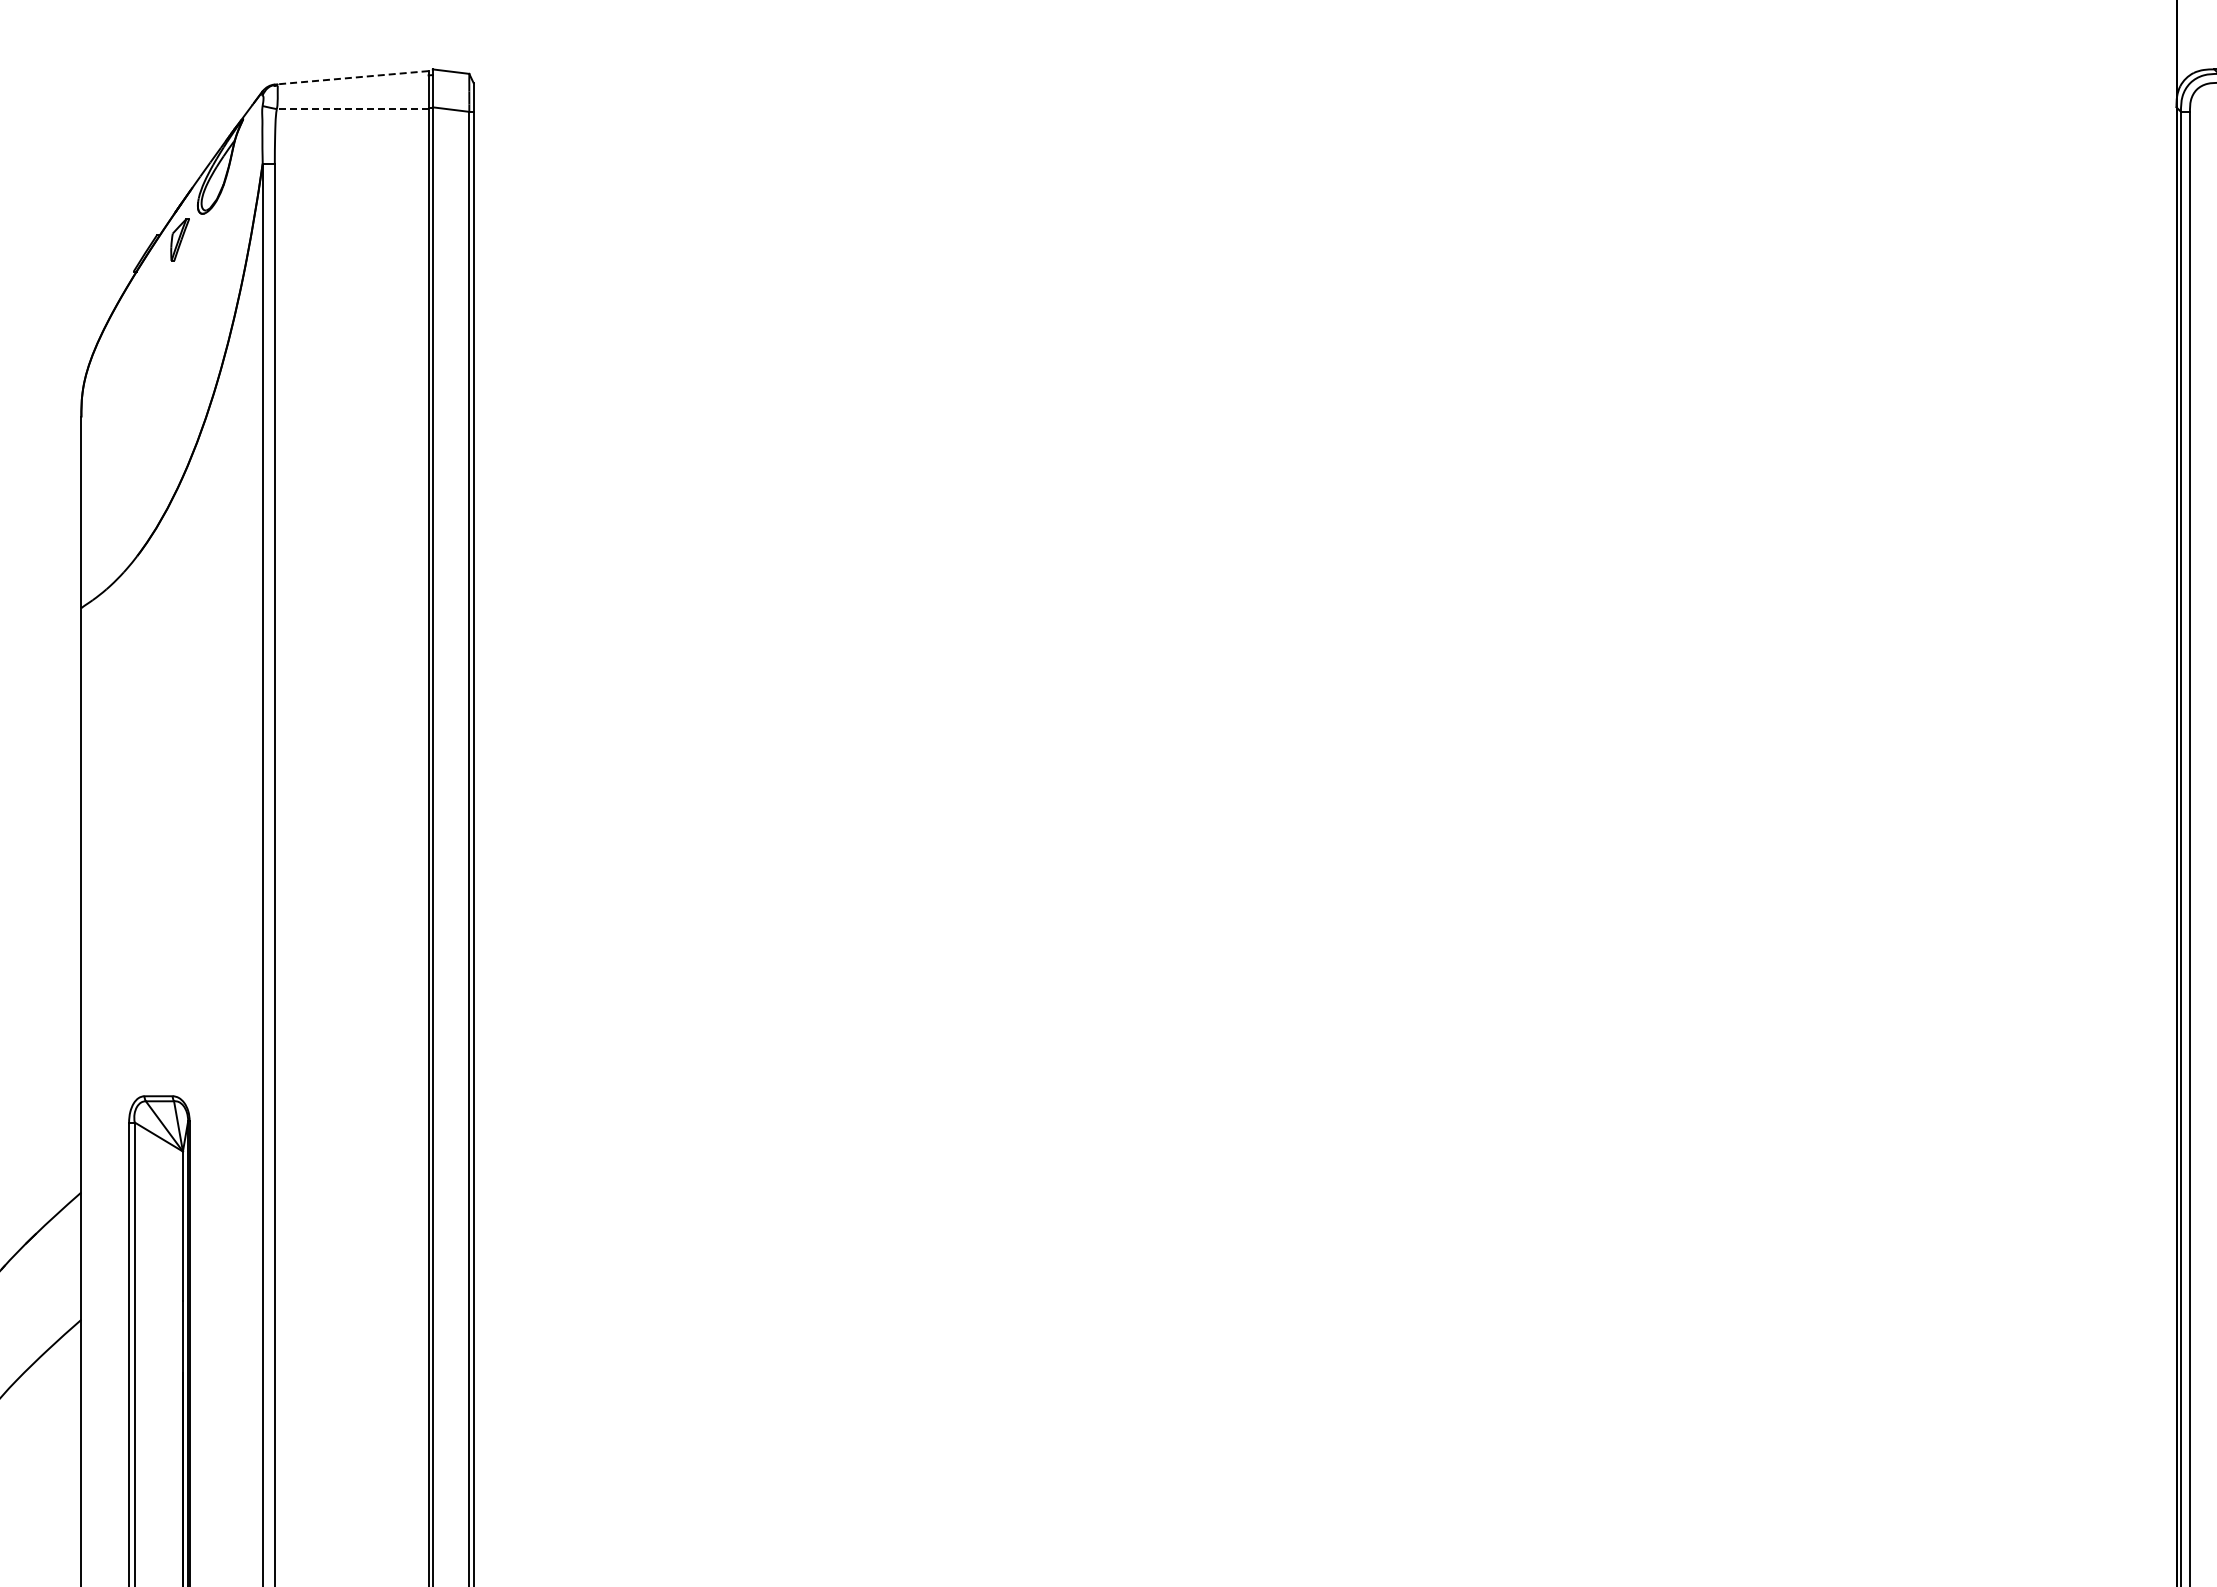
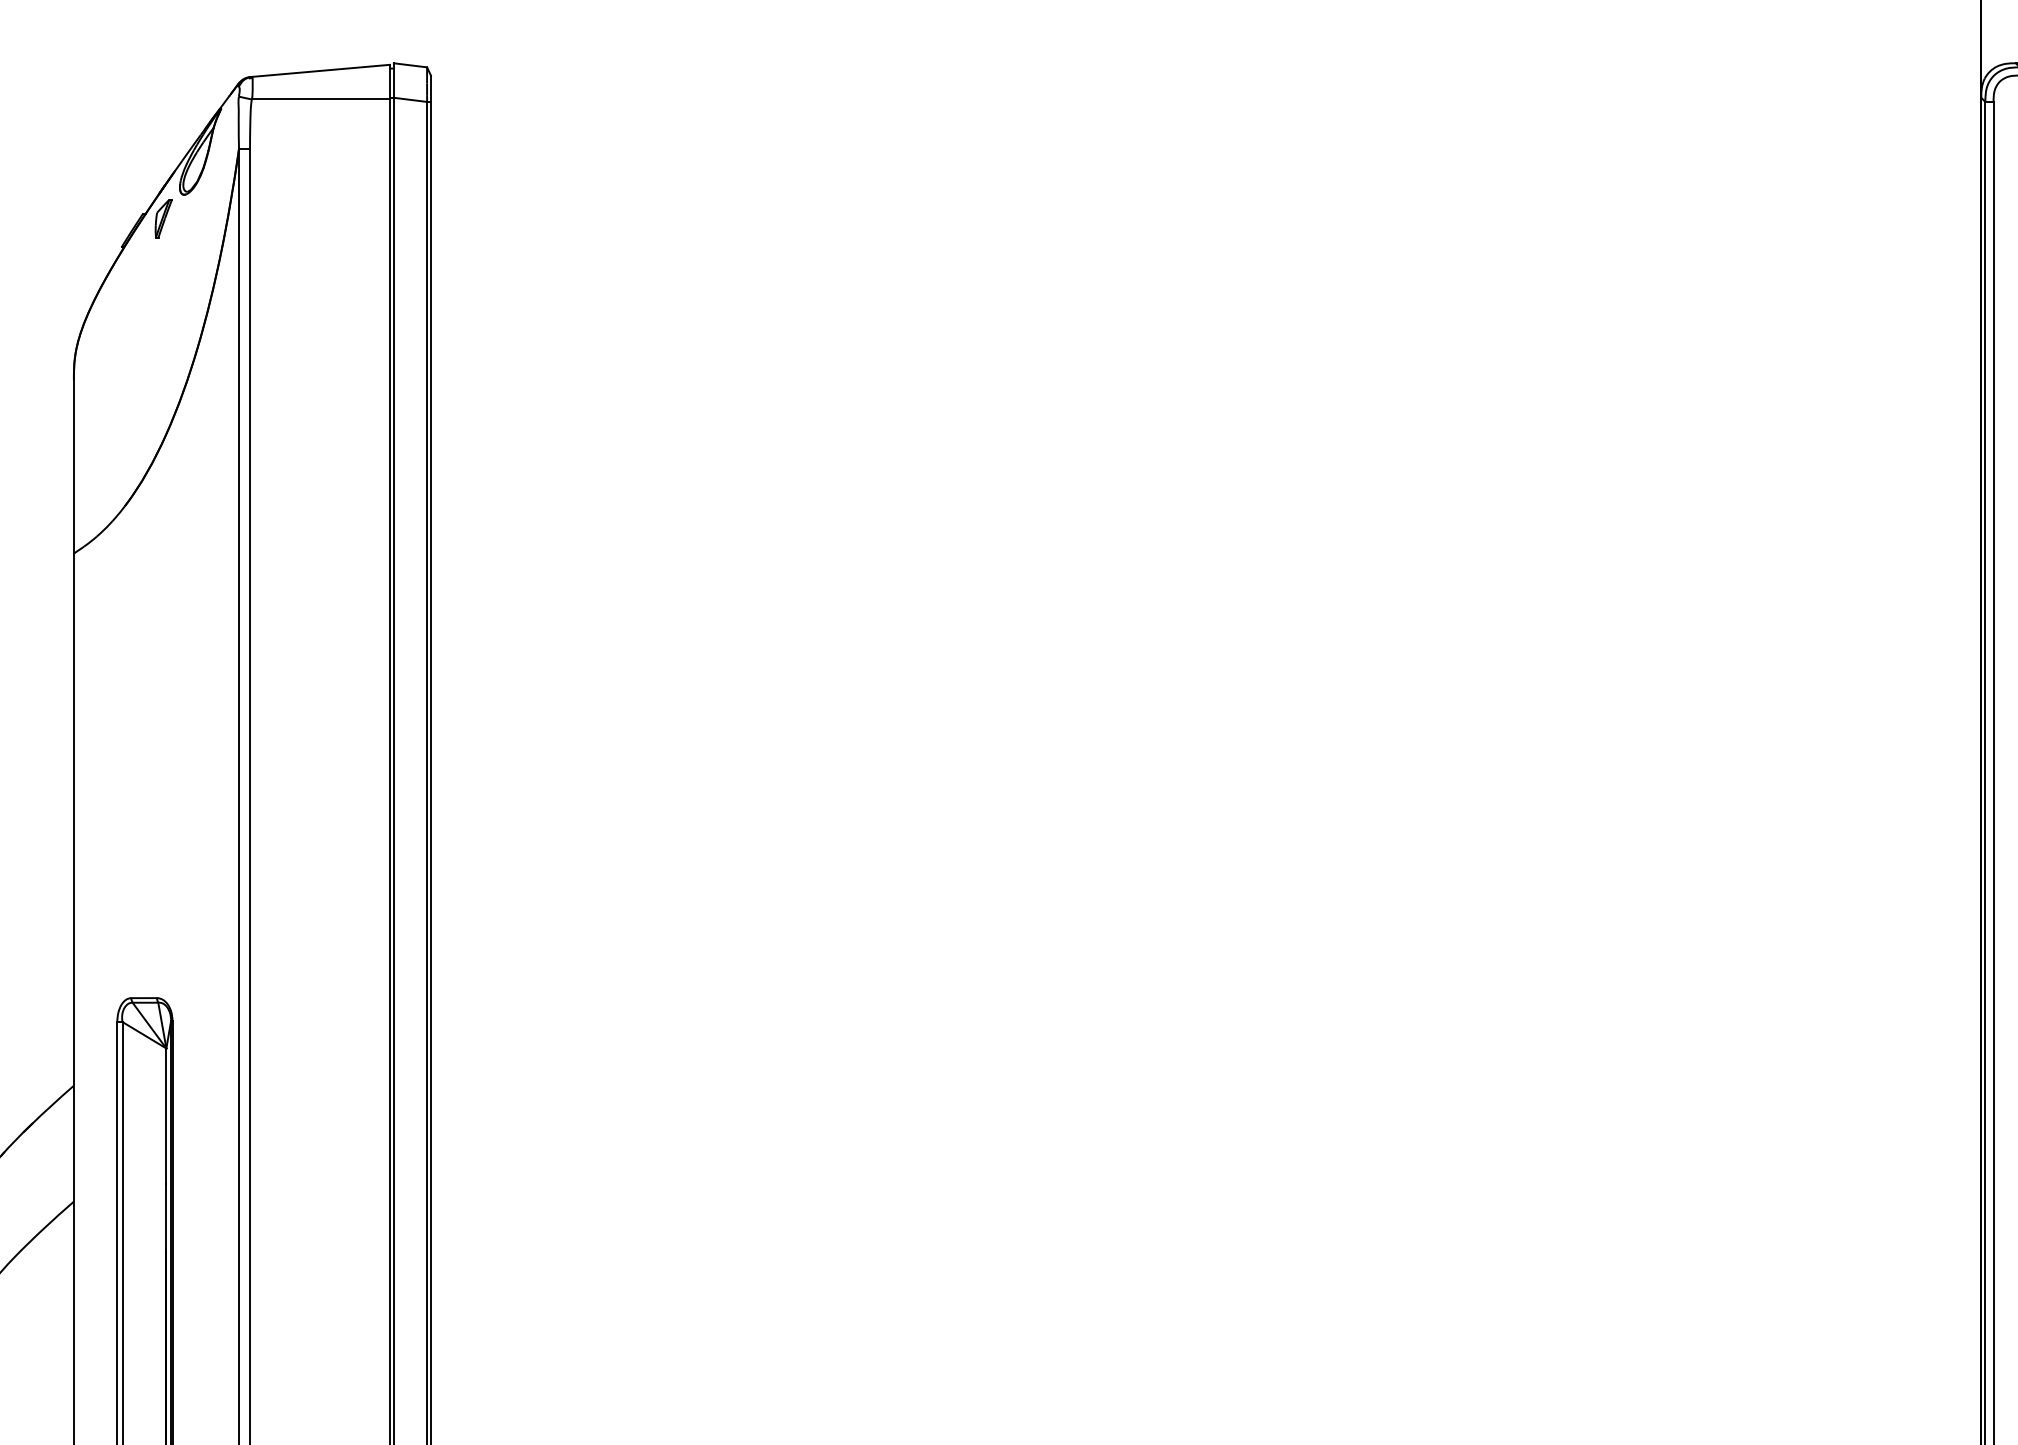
line: (351, 77) -> (319, 70), dashed -> solid
line: (352, 109) -> (320, 99), dashed -> solid

